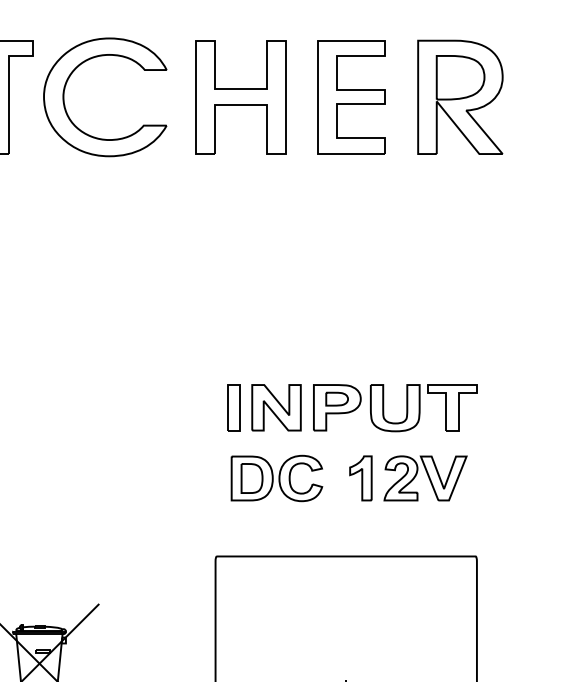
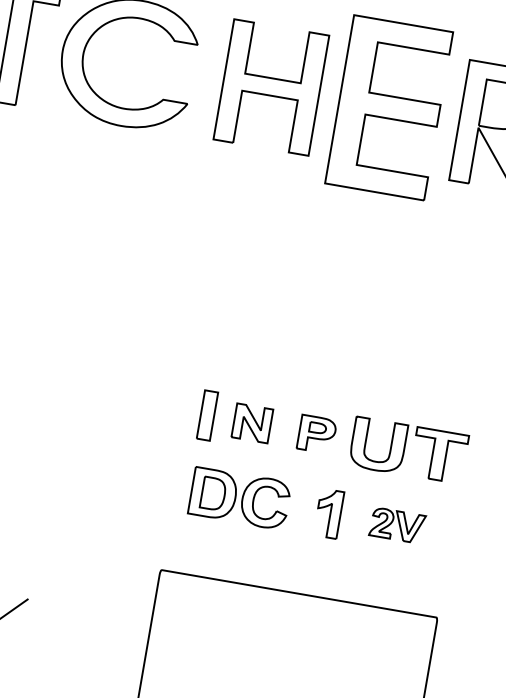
part: (351, 97) -> (388, 107), size x1.4
part: (276, 407) -> (252, 423), size x0.7
part: (337, 407) -> (317, 434), size x0.7
part: (425, 478) -> (397, 525), size x0.6

